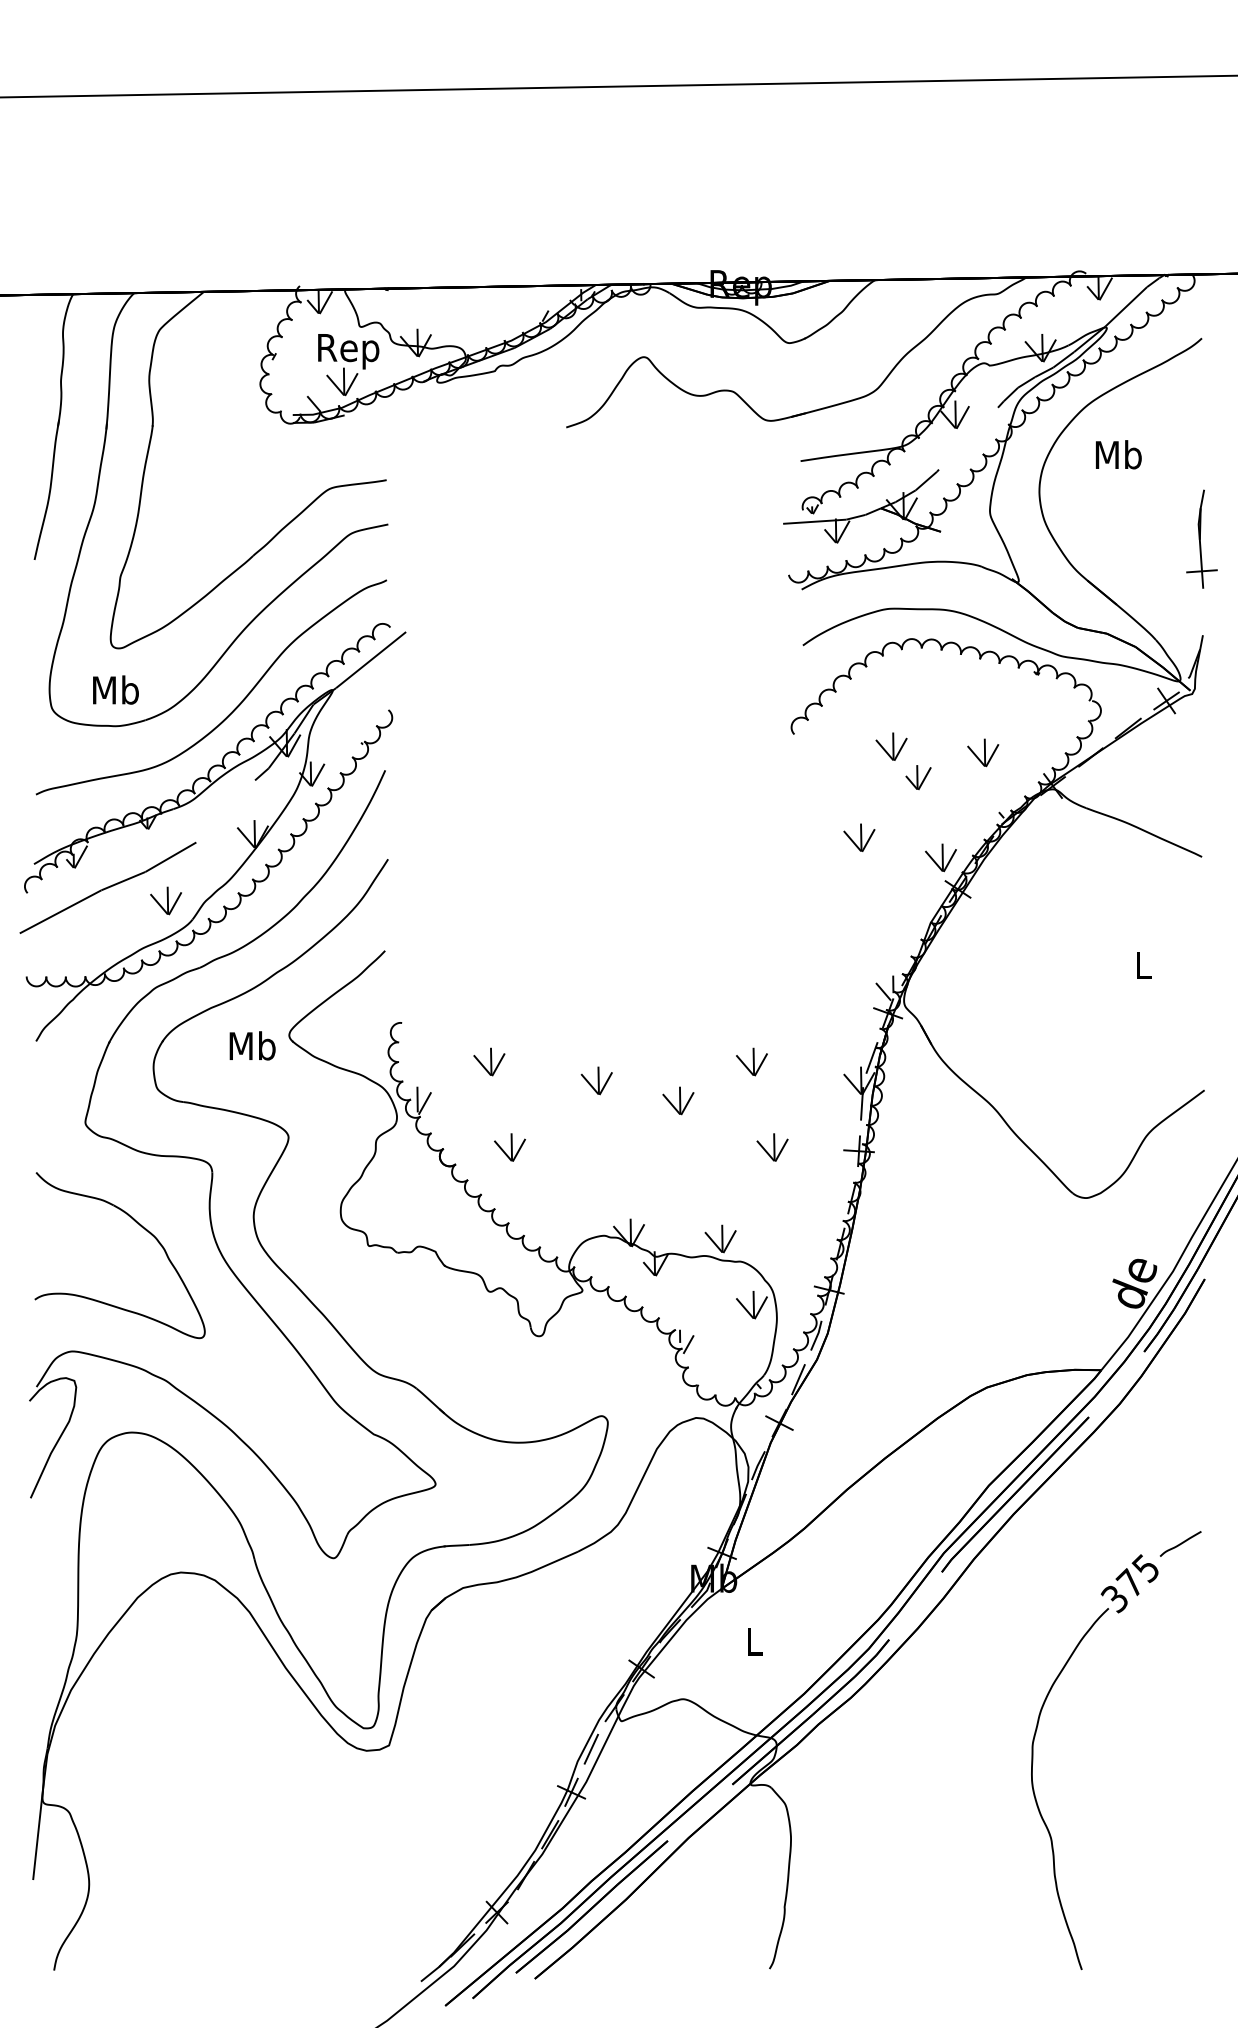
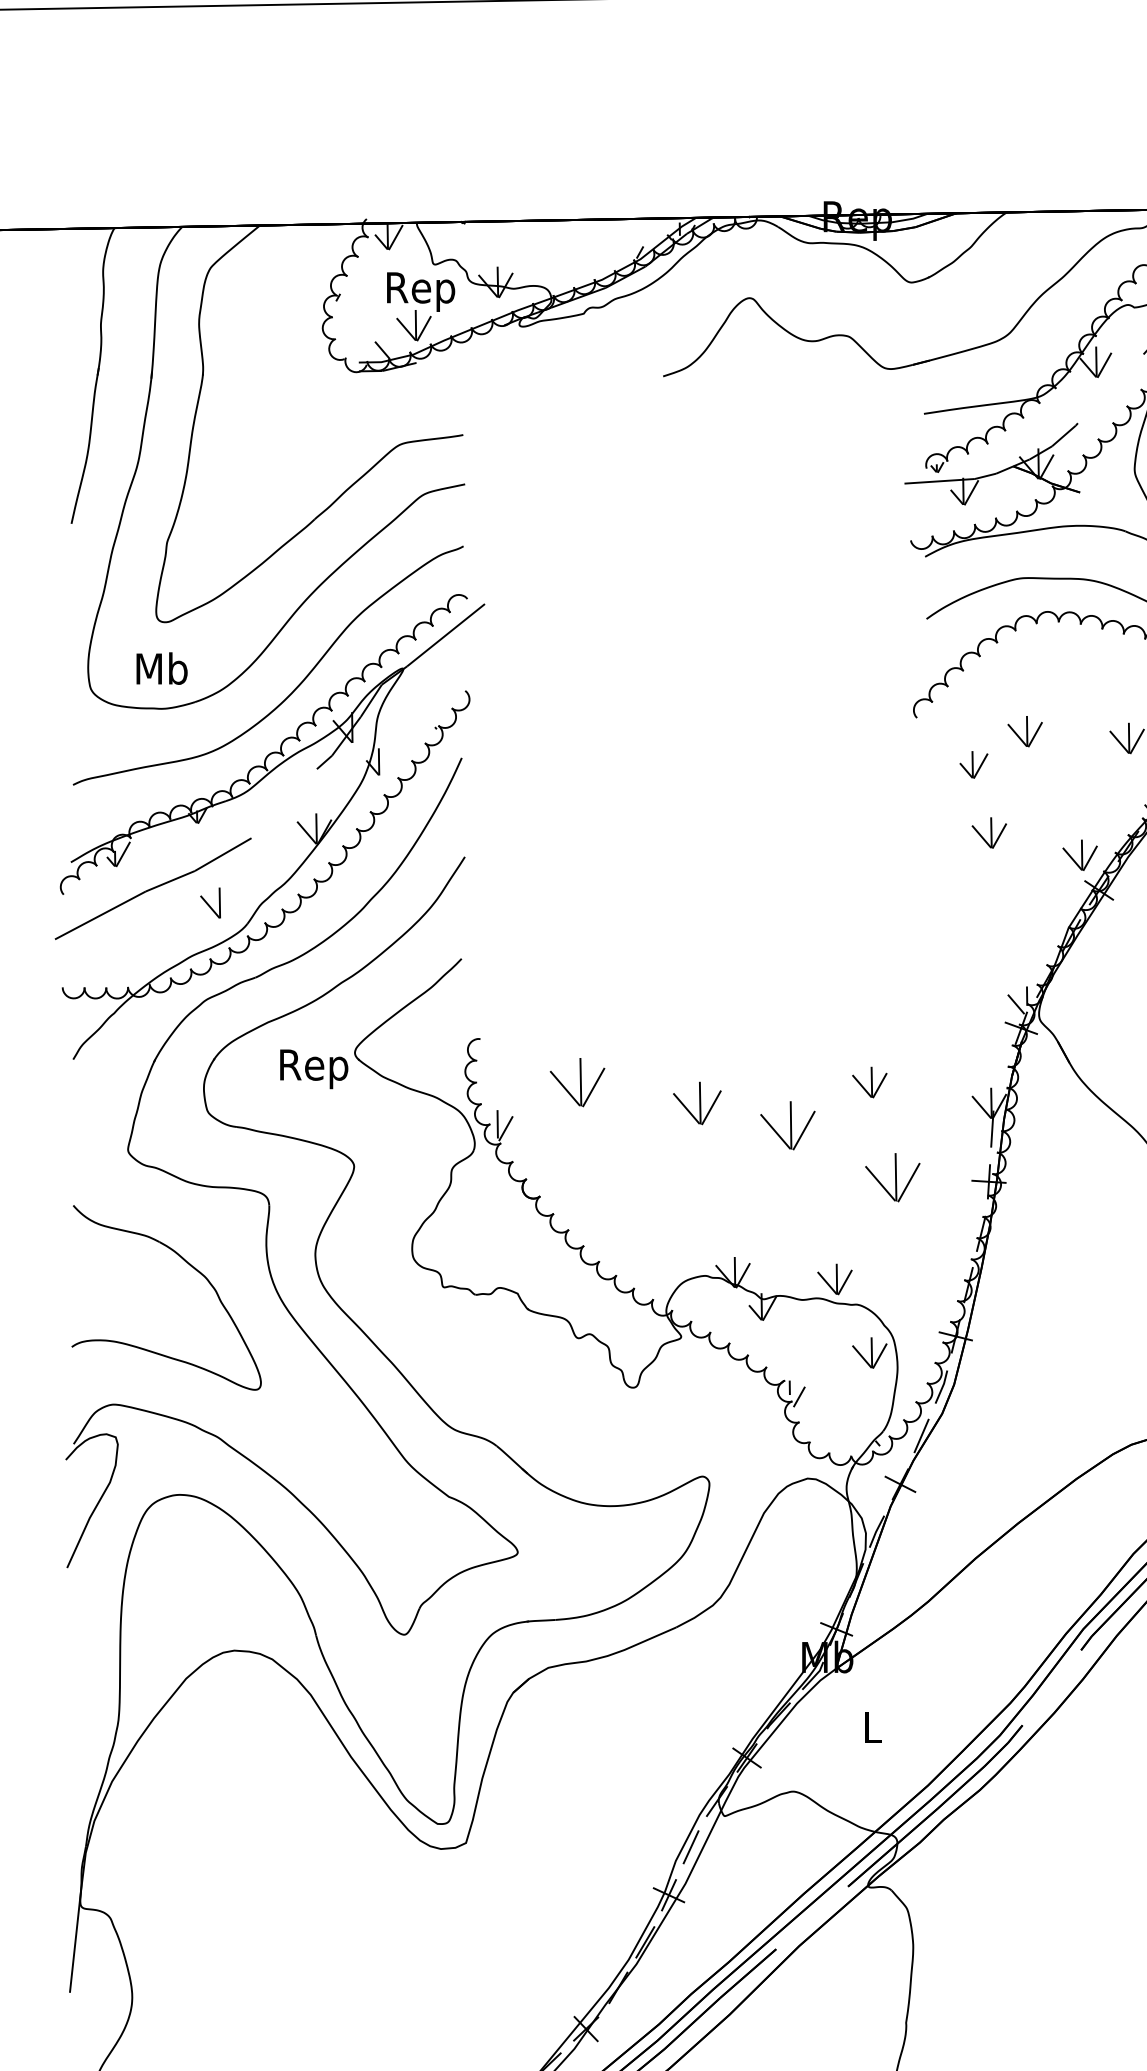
line: (294, 745) -> (360, 730), removed
line: (318, 774) -> (387, 762), removed
part: (918, 777) -> (973, 764), moved
line: (175, 903) -> (228, 906), removed
text: (252, 1049) -> (314, 1068), Mb -> Rep
line: (871, 1057) -> (1002, 1077), removed
part: (489, 1061) -> (577, 1081), size x1.6
part: (596, 1080) -> (696, 1103), size x1.4
part: (678, 1100) -> (788, 1125), size x1.6
part: (509, 1147) -> (599, 1177), removed
part: (772, 1147) -> (892, 1177), size x1.6

